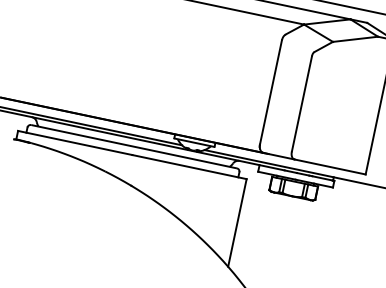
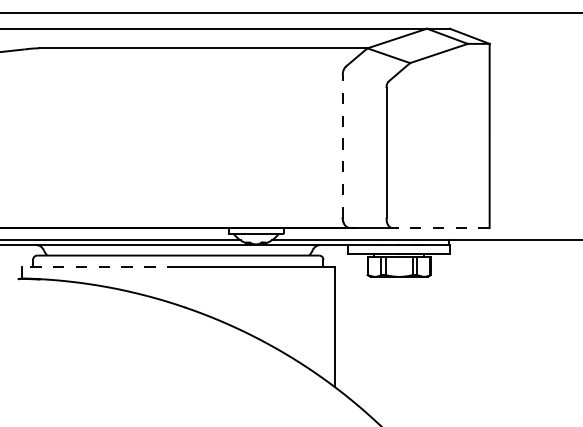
line: (270, 92) -> (342, 146), solid -> dashed
line: (74, 142) -> (99, 266), solid -> dashed
line: (330, 166) -> (441, 227), solid -> dashed

